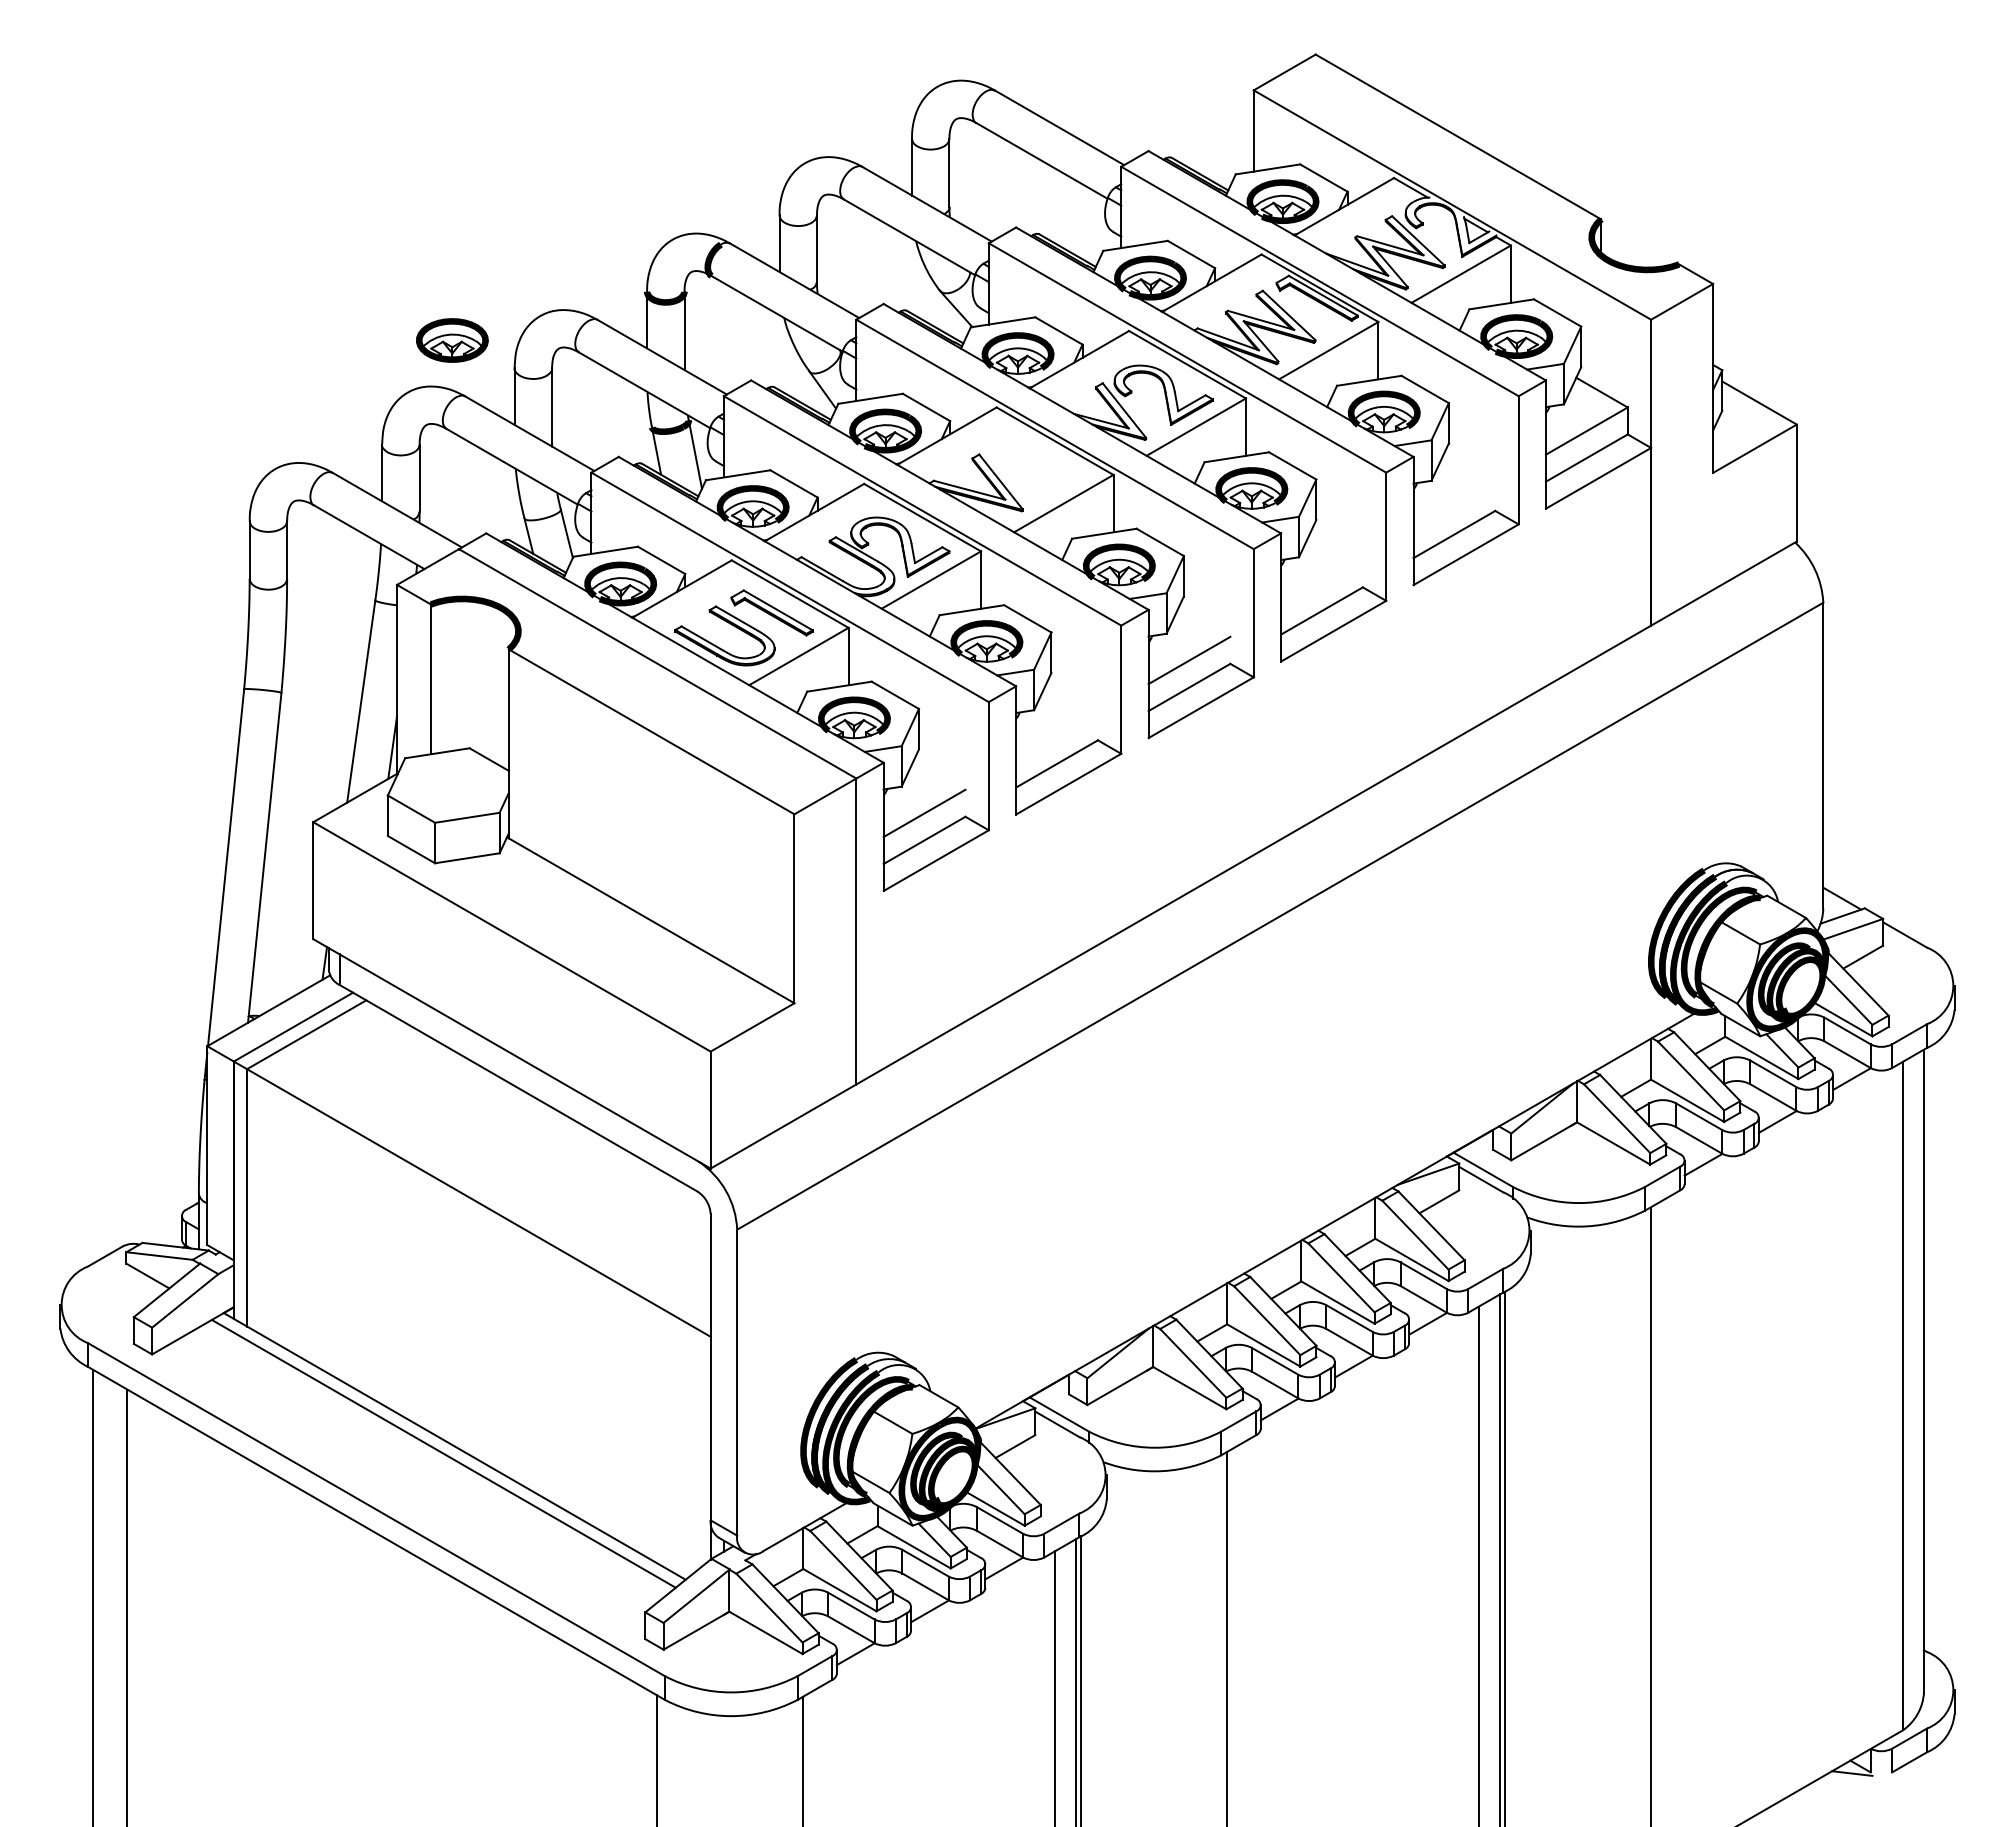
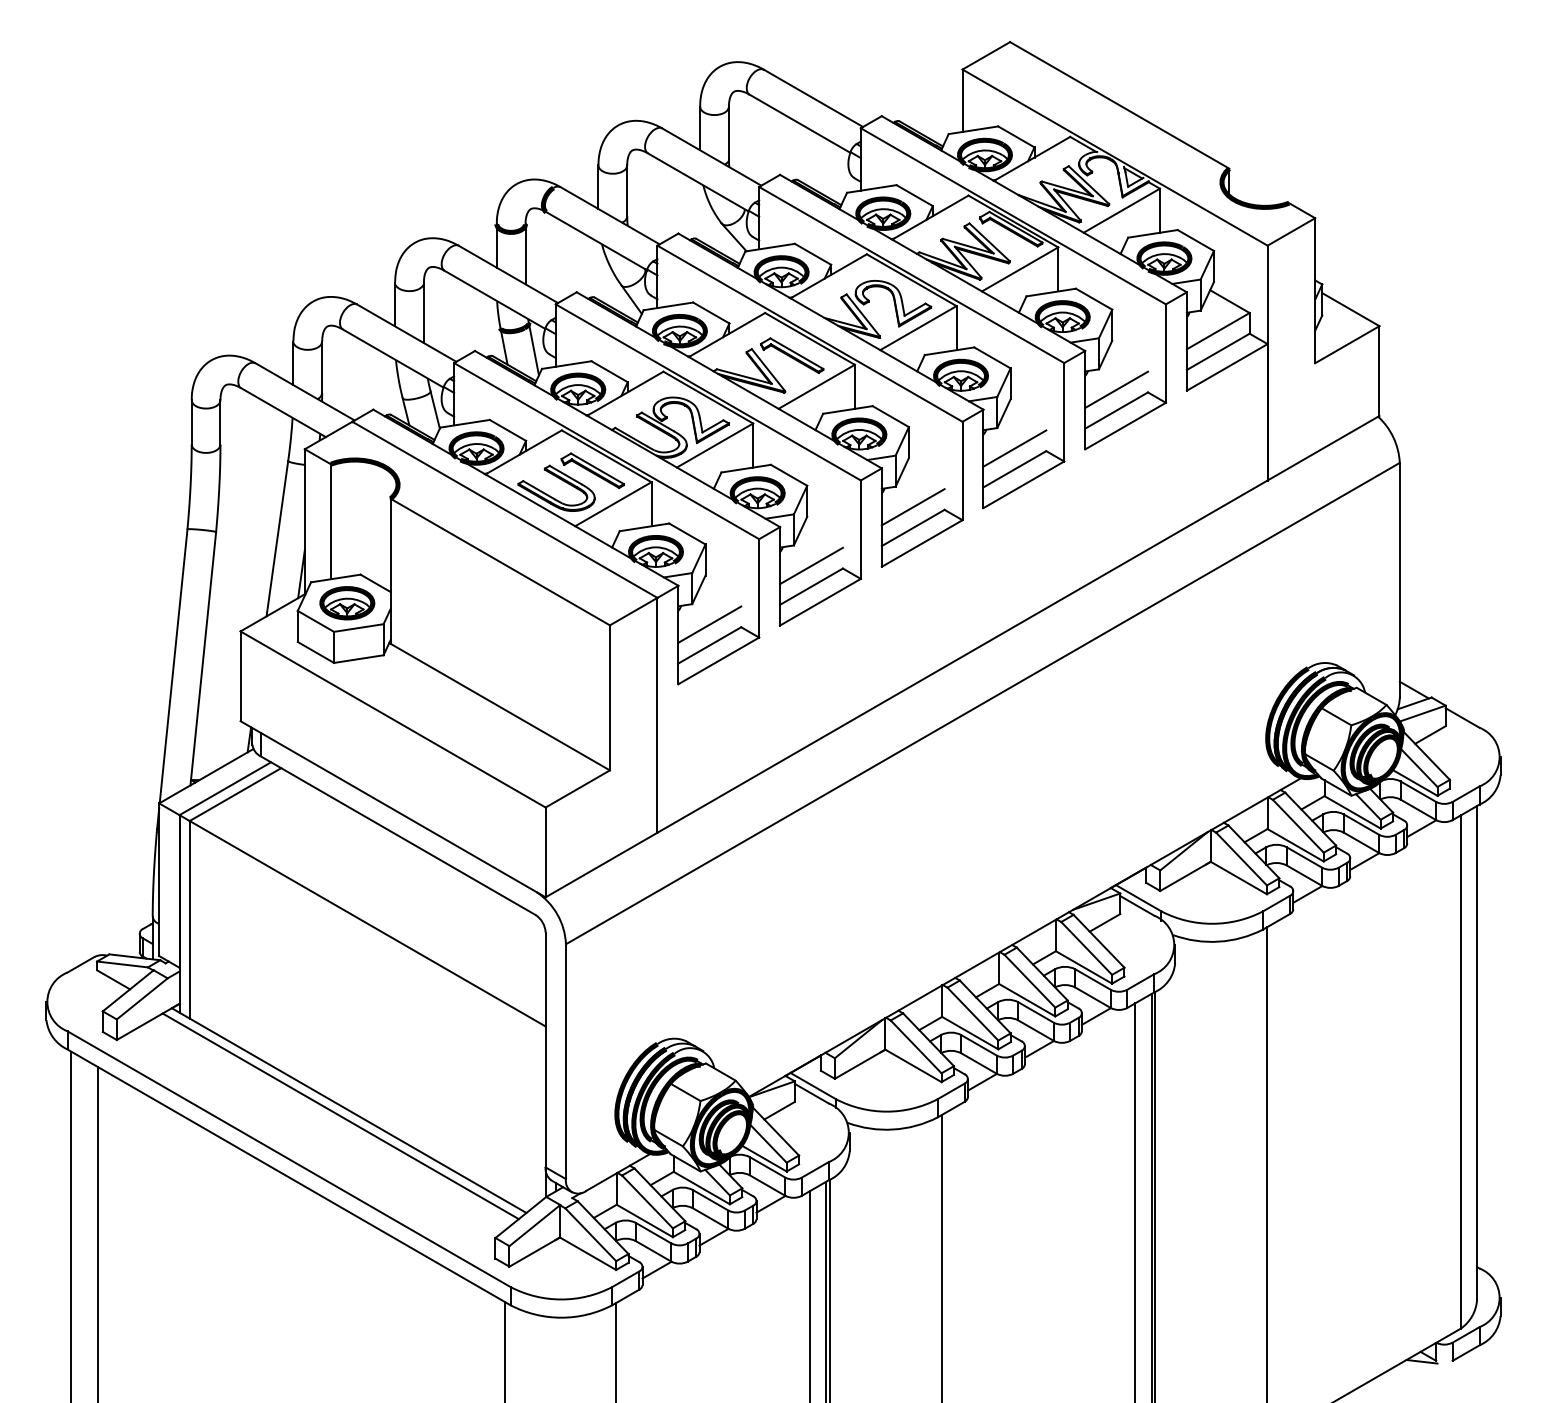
part: (452, 340) -> (347, 603), moved
part: (1031, 462) -> (791, 355), added
line: (1454, 507) -> (1116, 389), added
line: (1321, 583) -> (1014, 448), added
line: (1056, 736) -> (811, 565), added

